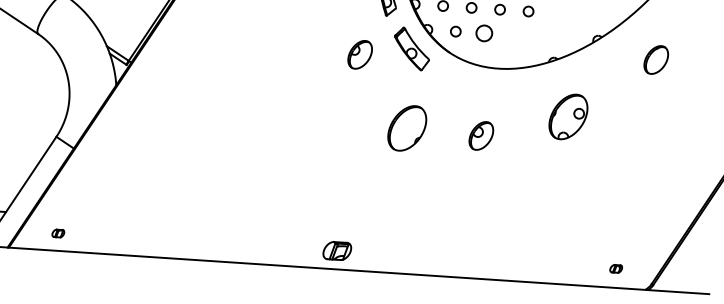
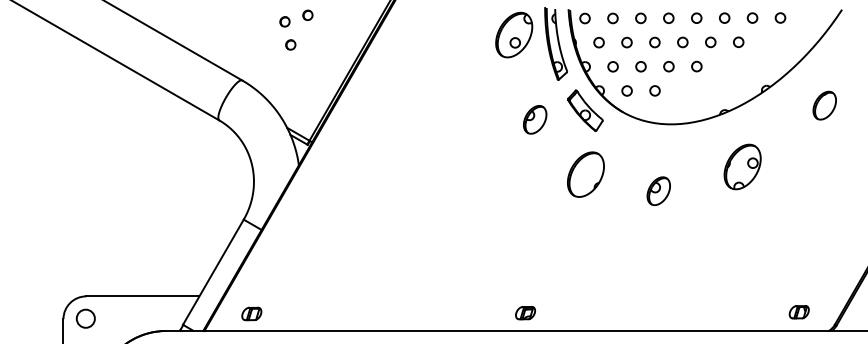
circle: (483, 33) -> (654, 90), size x0.62
part: (406, 128) -> (585, 174), moved
part: (57, 233) -> (251, 313), size x1.67
part: (337, 251) -> (525, 313), size x0.71
part: (615, 269) -> (798, 312), size x1.67

